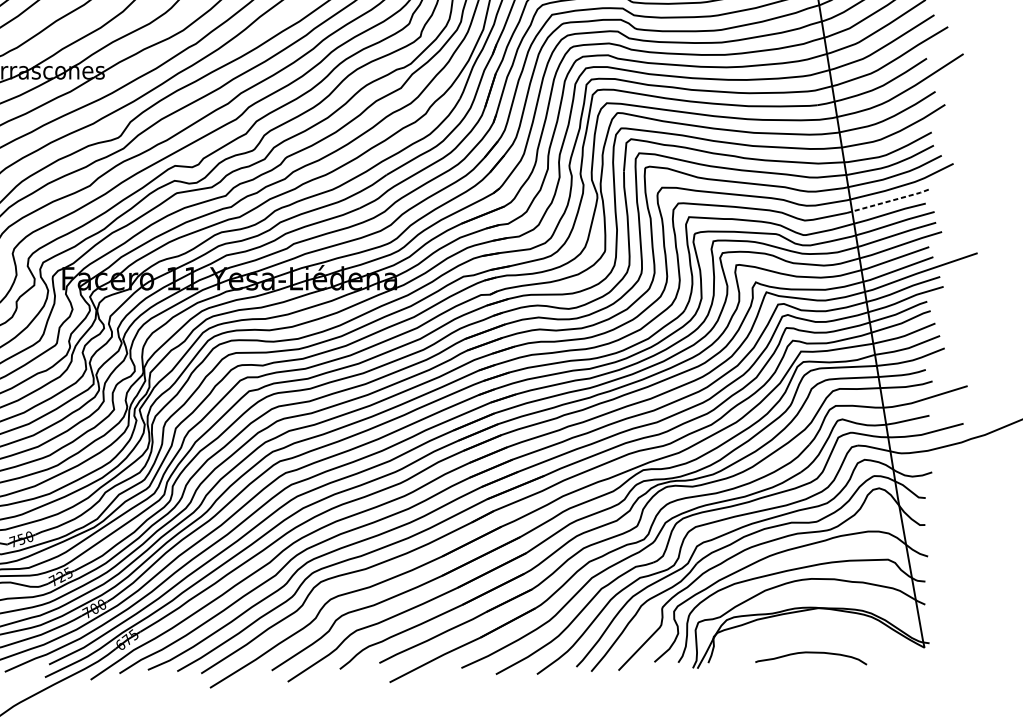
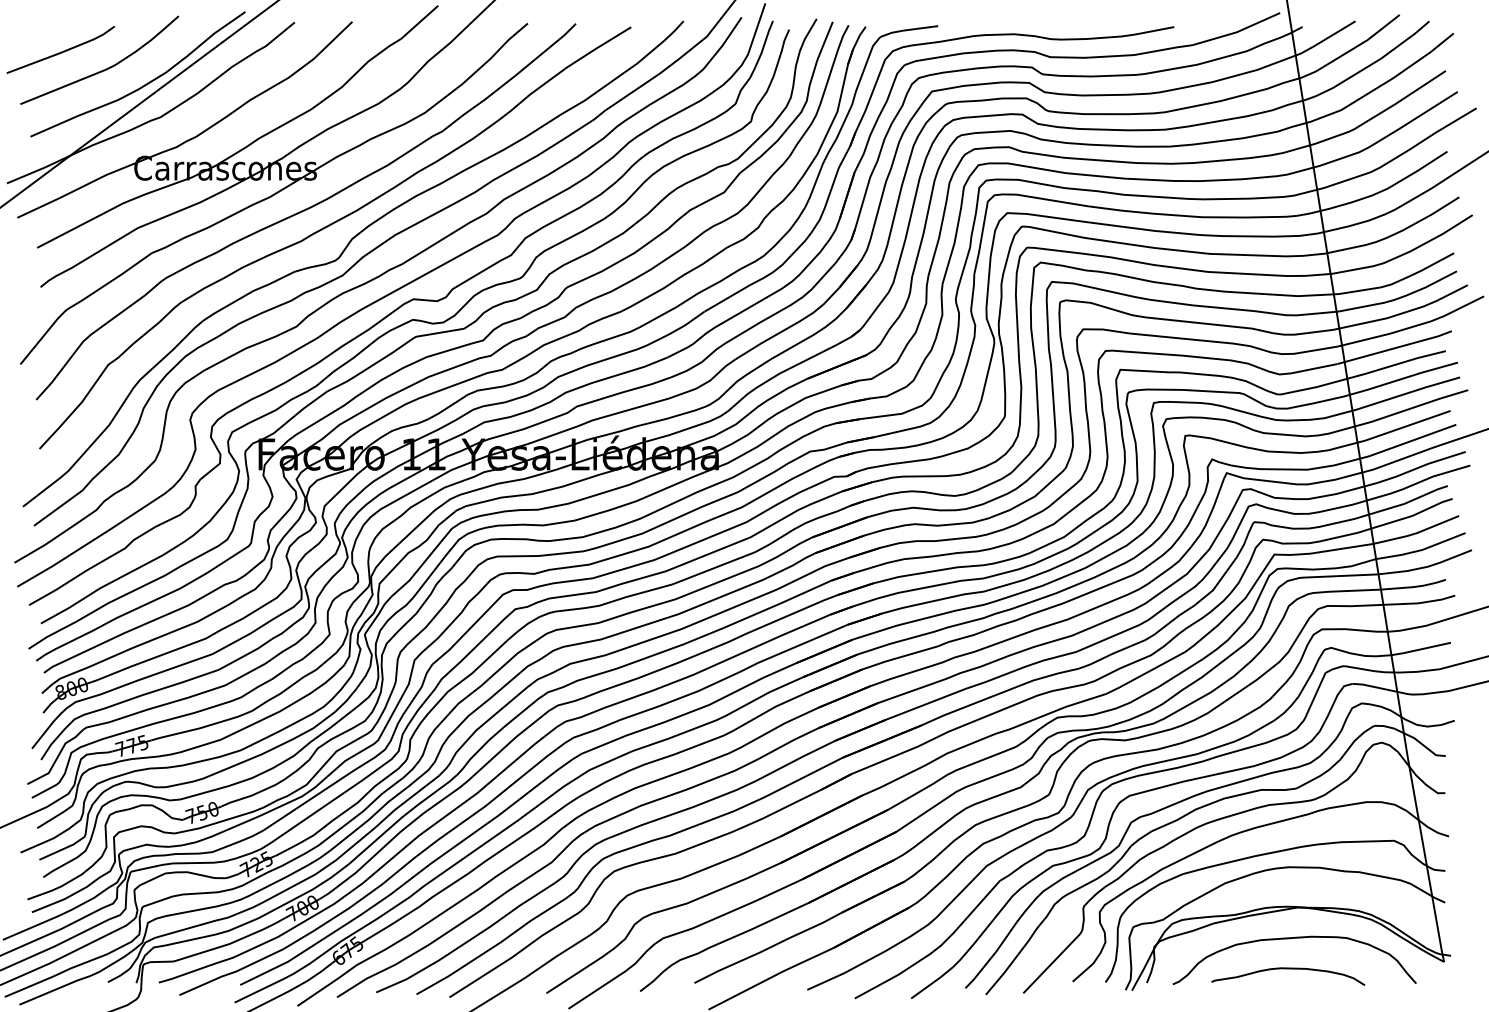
line: (889, 200) -> (1396, 347), dashed -> solid
curve: (812, 631) -> (1290, 939), added

